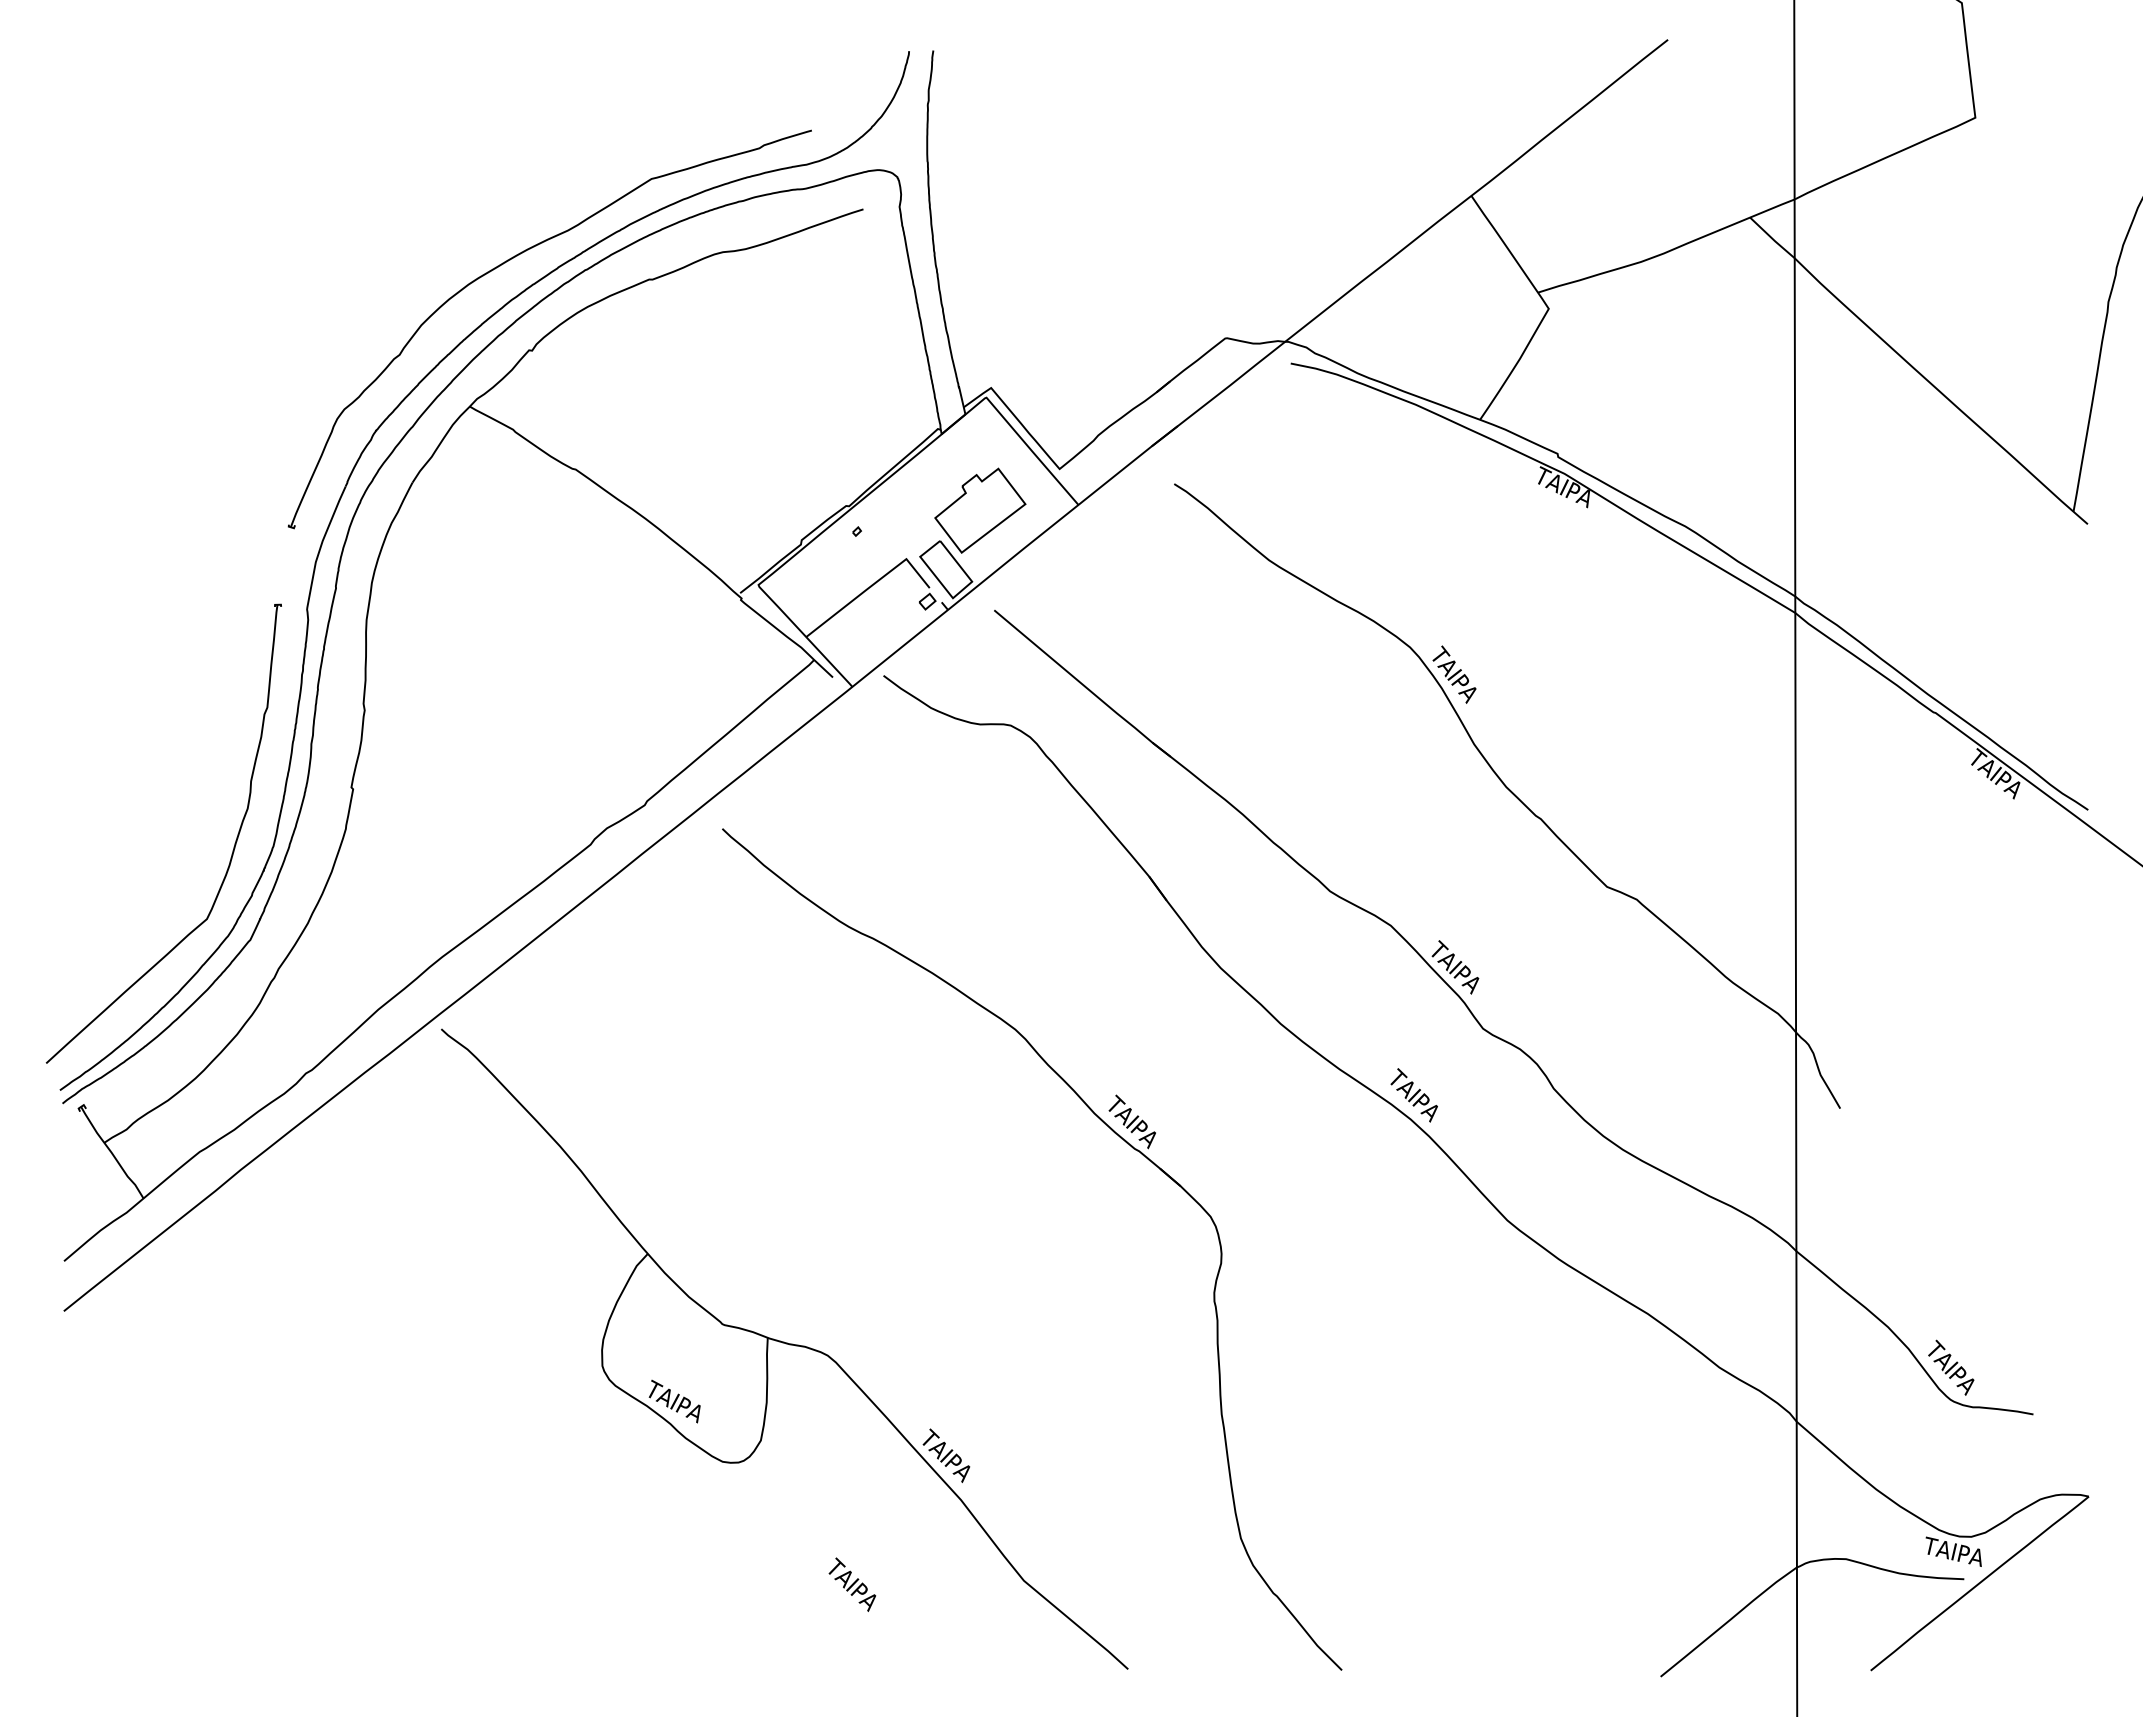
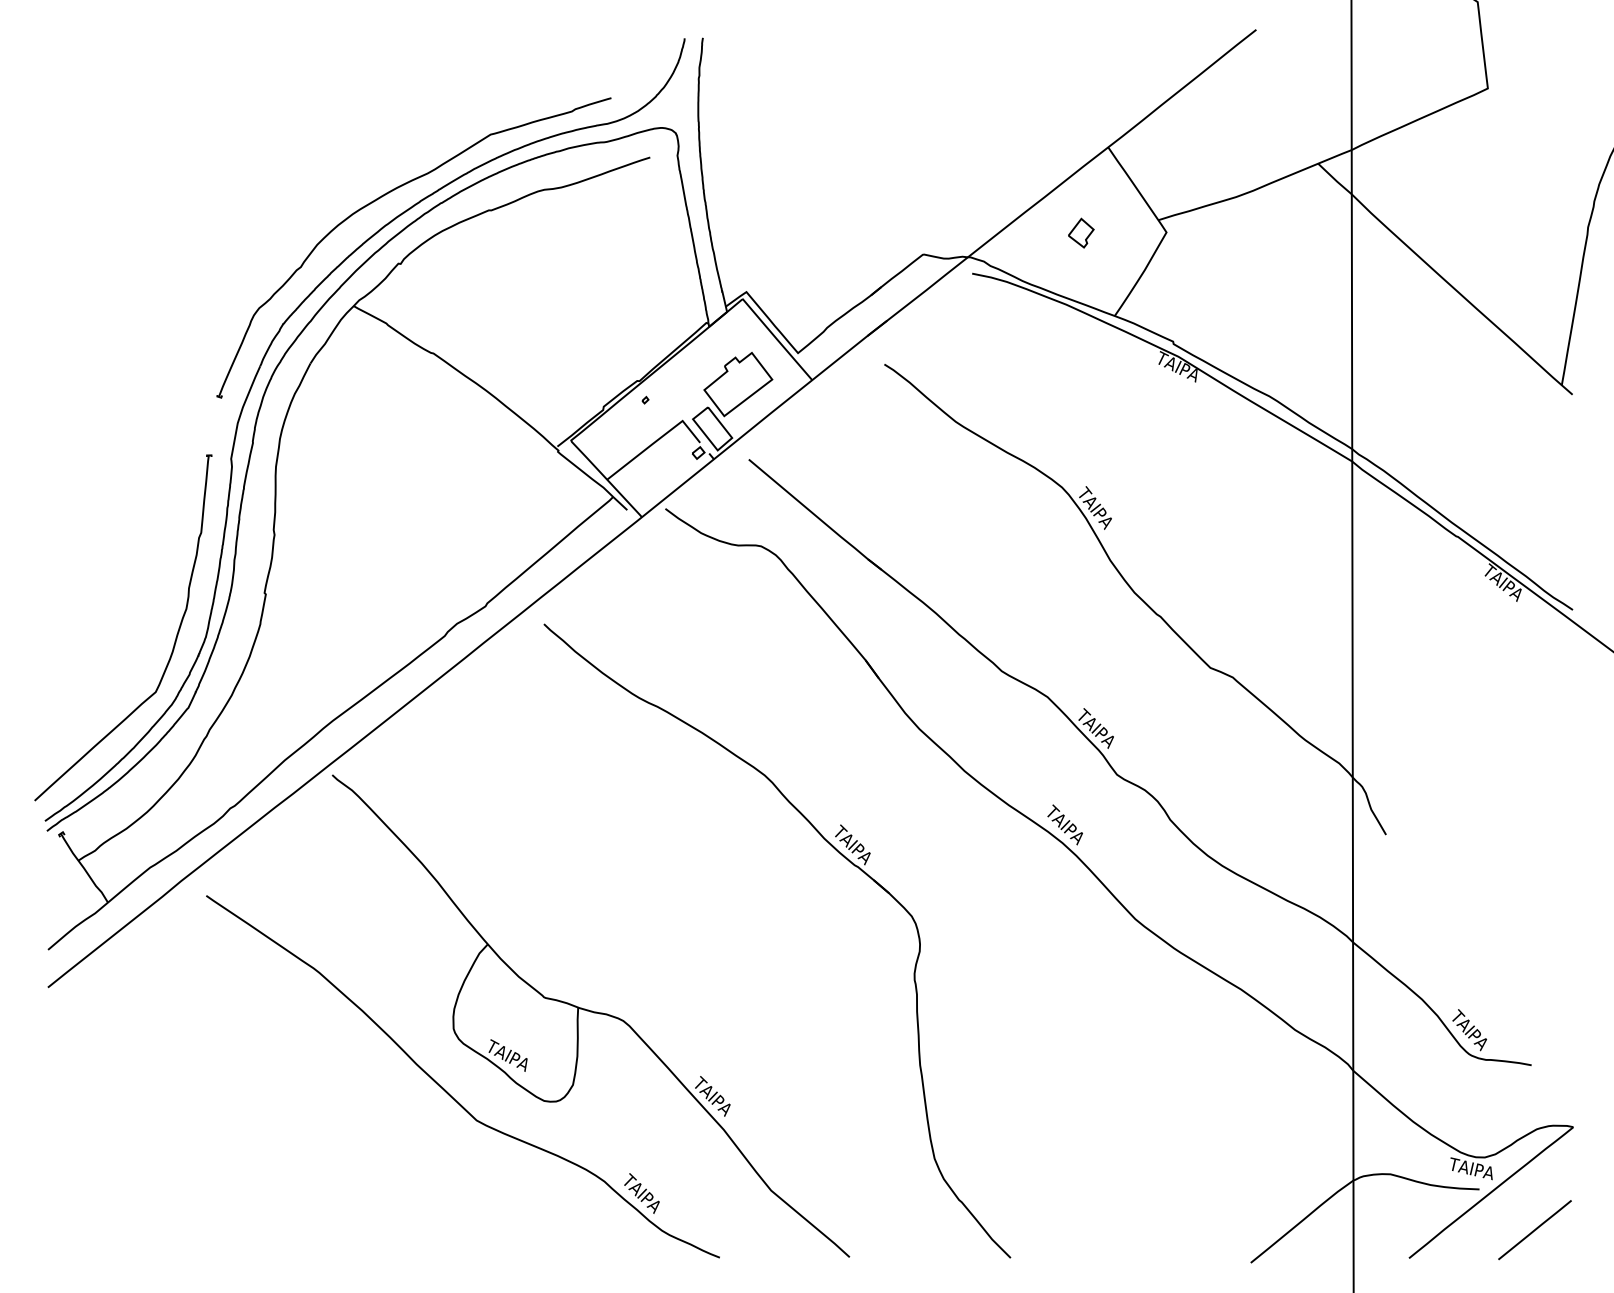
part: (1435, 309) -> (1081, 232), added
curve: (596, 1451) -> (449, 1093), added
line: (2037, 1632) -> (1534, 1229), added

